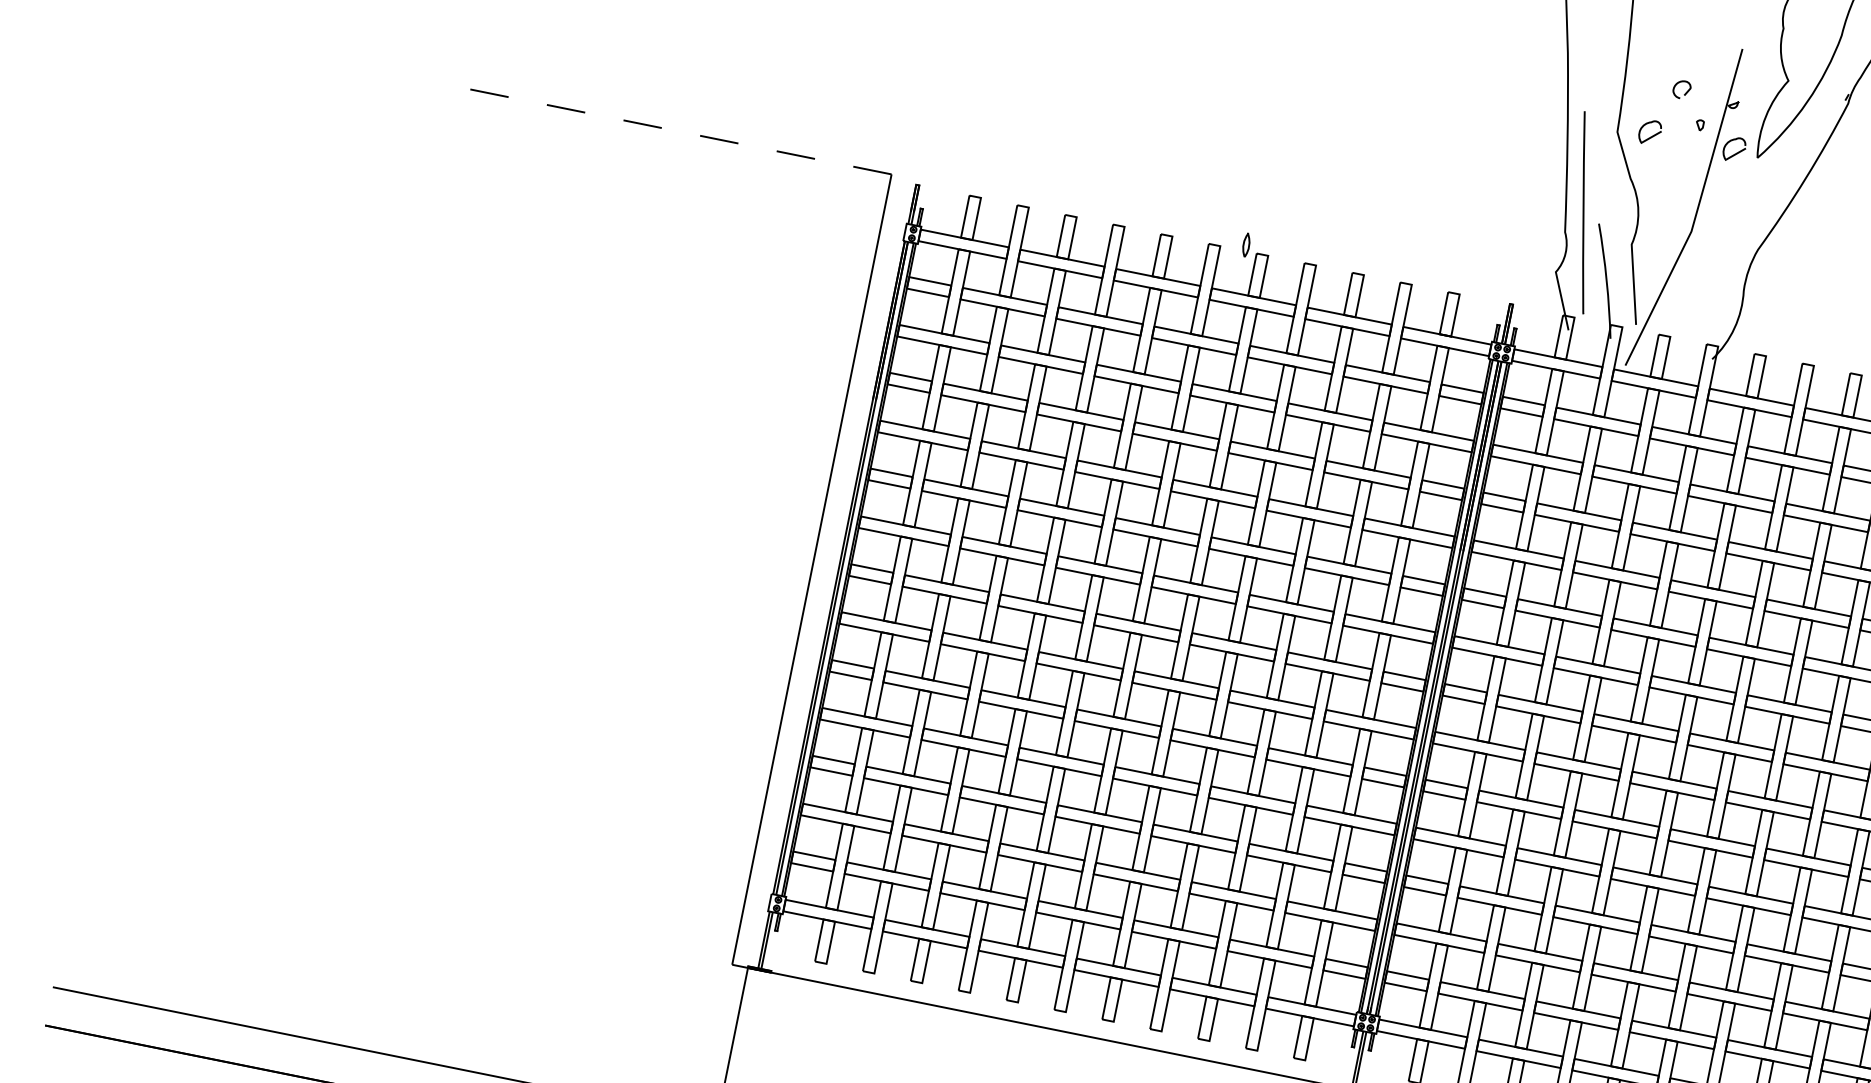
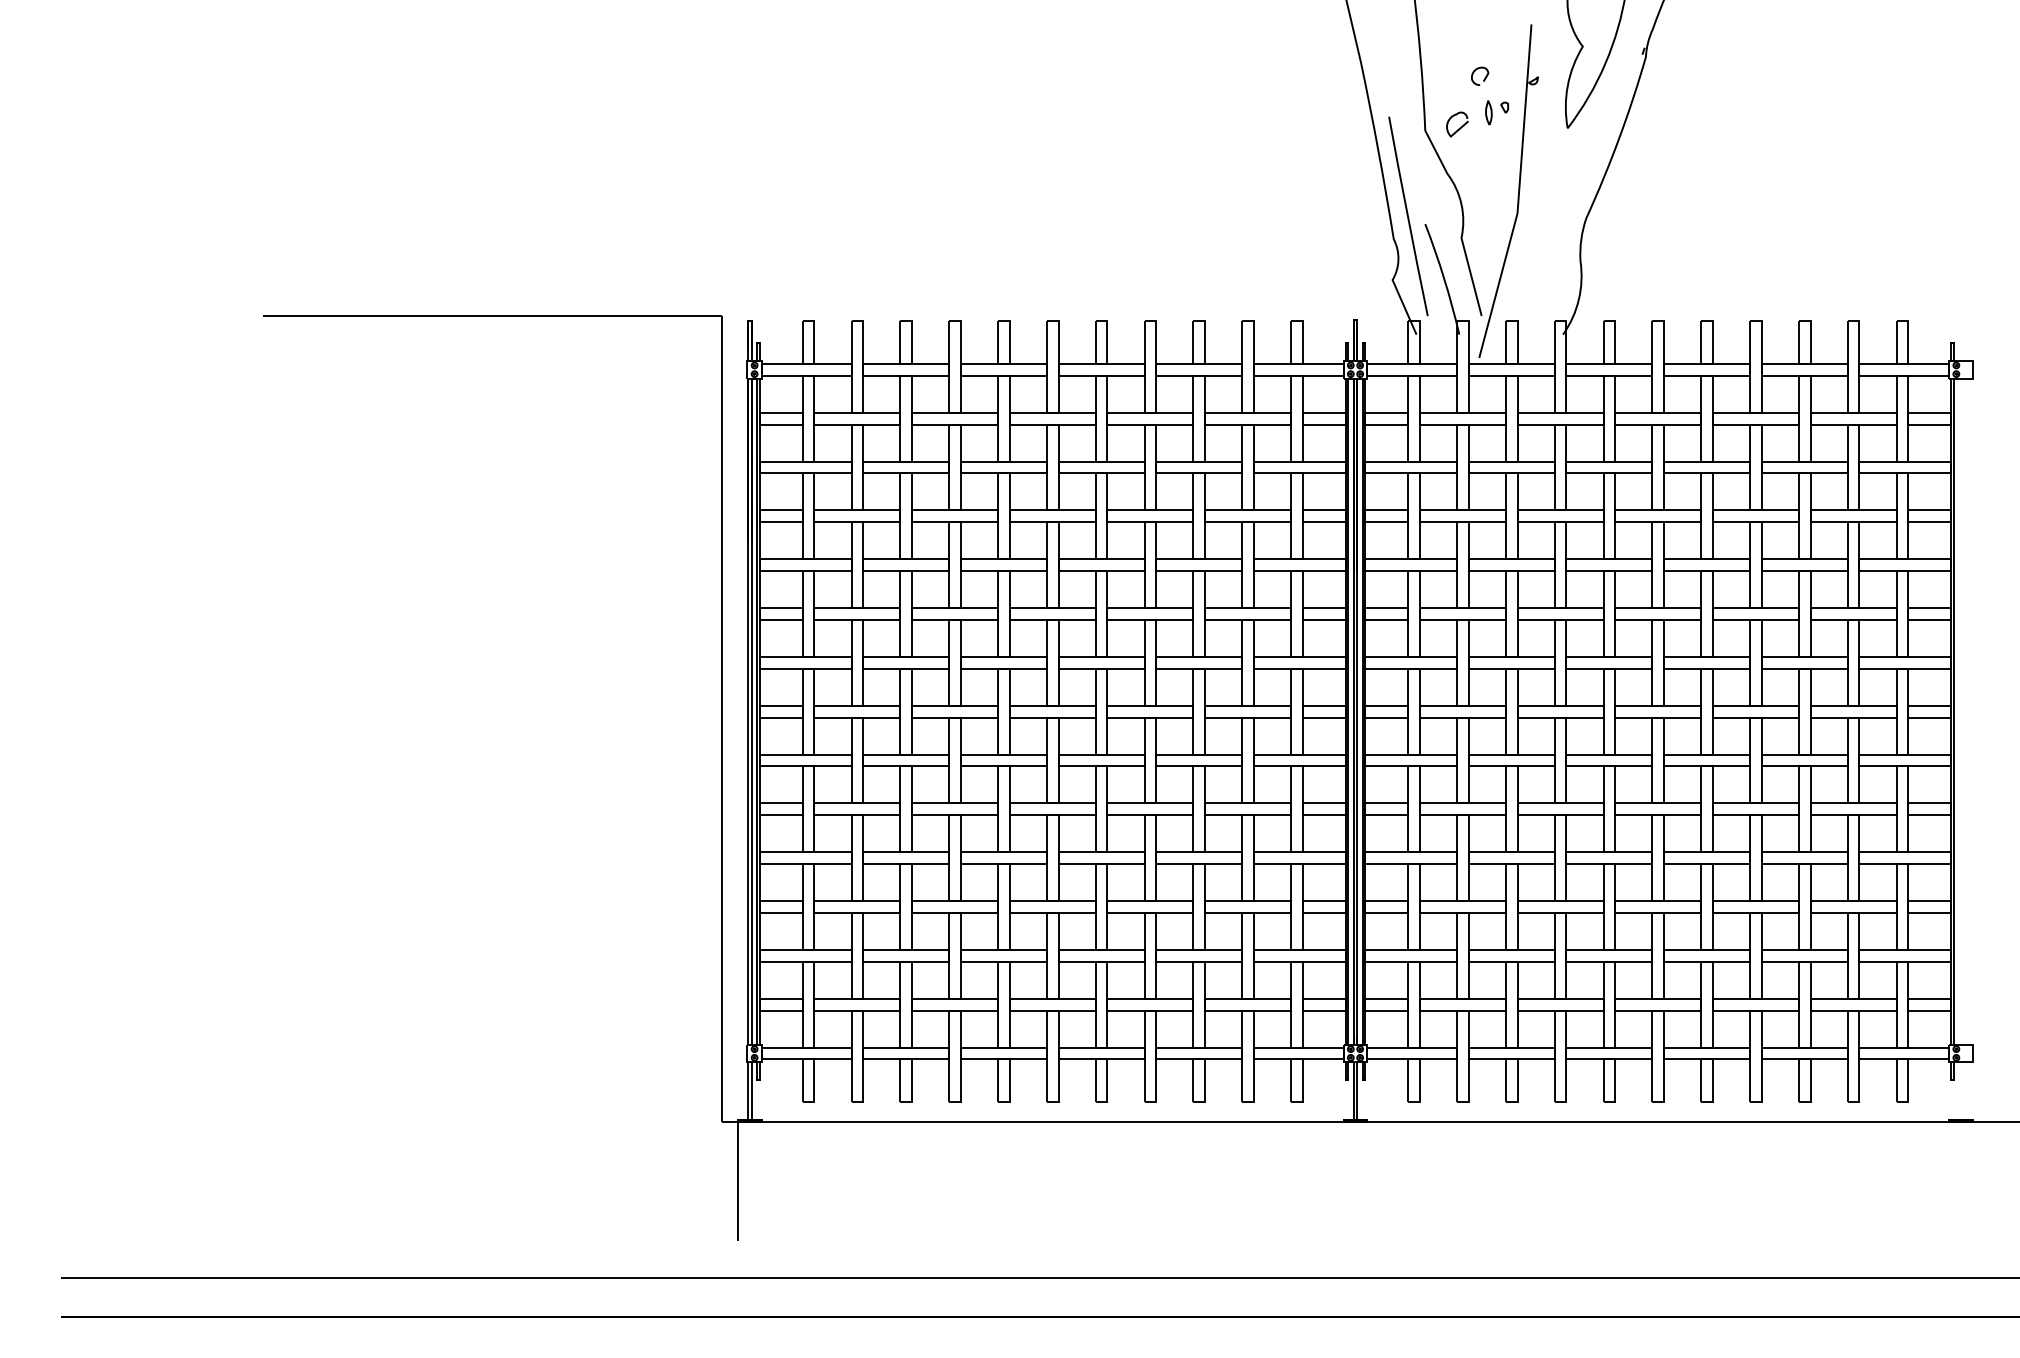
line: (666, 128) -> (492, 315), dashed -> solid
curve: (1737, 151) -> (1546, 126), removed
curve: (1244, 244) -> (1486, 112), moved

